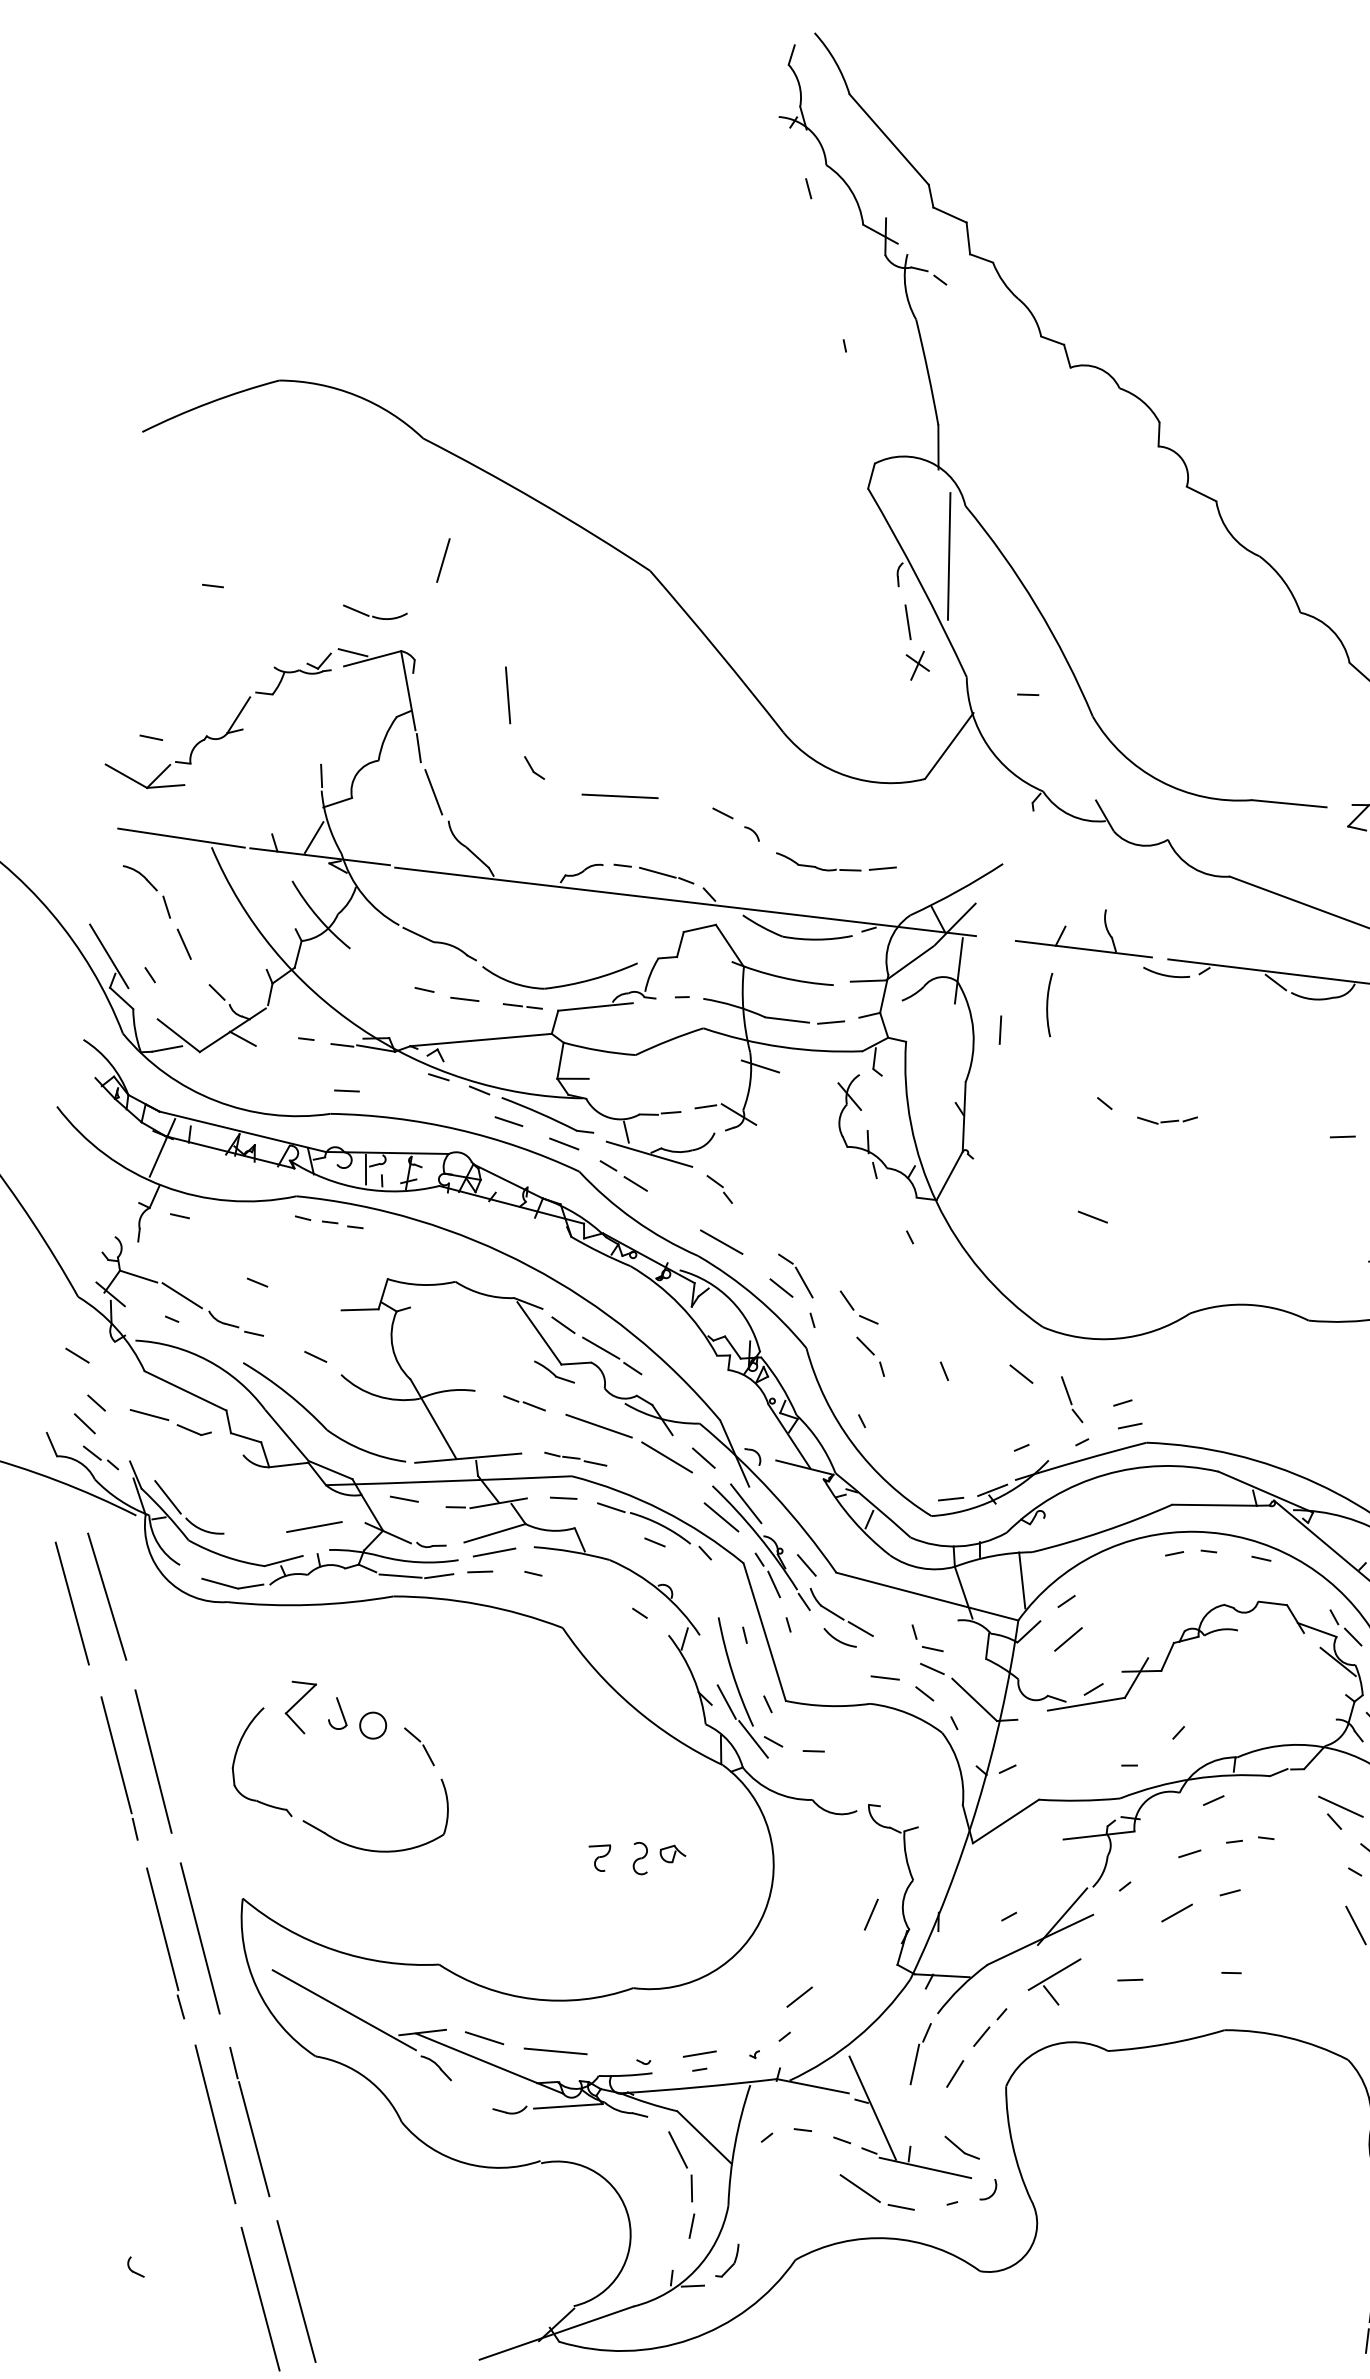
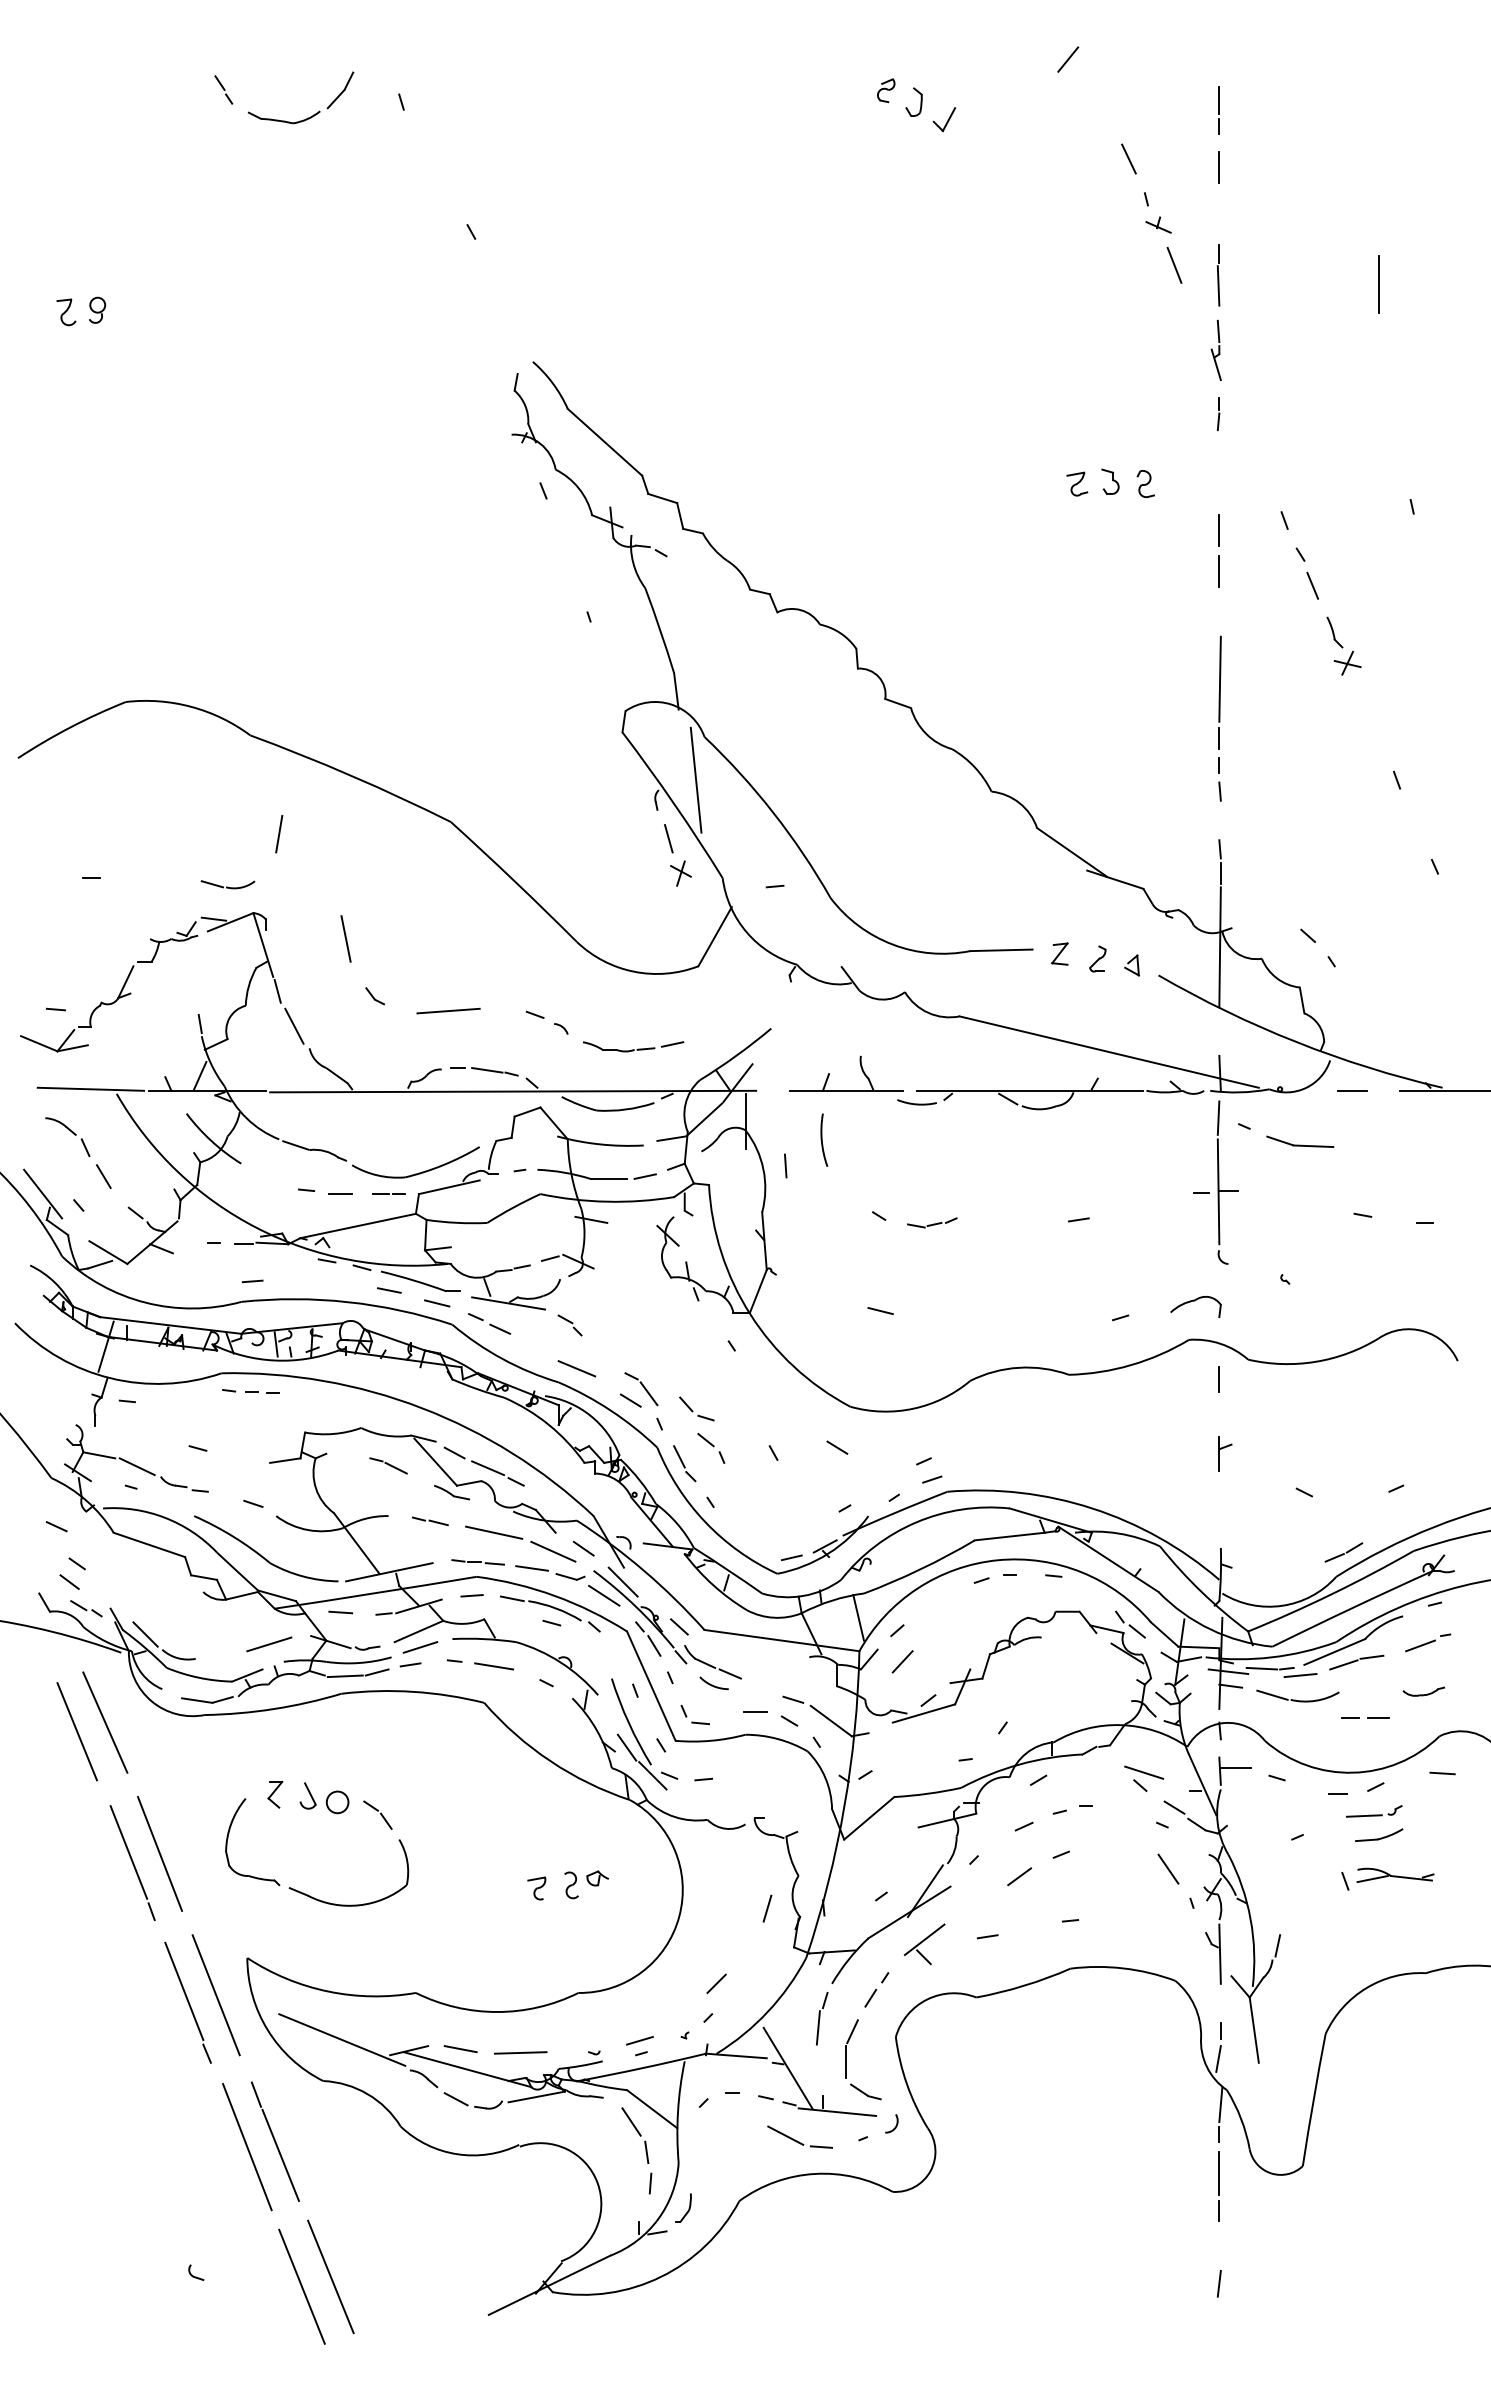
part: (482, 1330) -> (388, 1465), added
part: (1071, 1399) -> (684, 1463), moved
part: (170, 1422) -> (550, 1572), moved
line: (580, 1585) -> (494, 1666), added
part: (926, 1638) -> (694, 1715), moved
part: (300, 1707) -> (275, 1794), size x0.62
line: (471, 2097) -> (455, 2099), added
line: (942, 2109) -> (845, 2062), added

